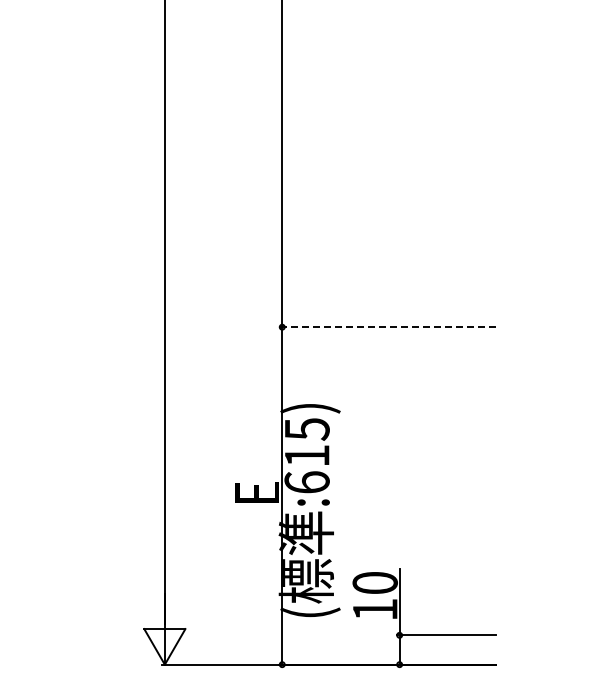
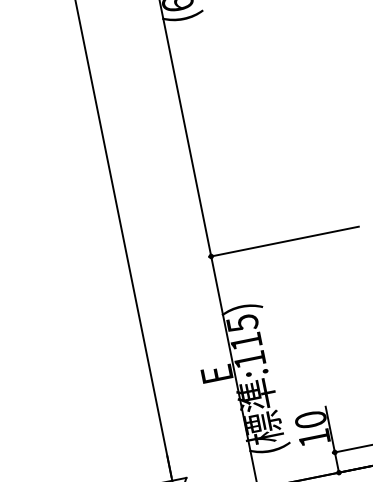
line: (387, 327) -> (283, 242), dashed -> solid
text: (306, 482) -> (249, 360), :615) -> :115)

